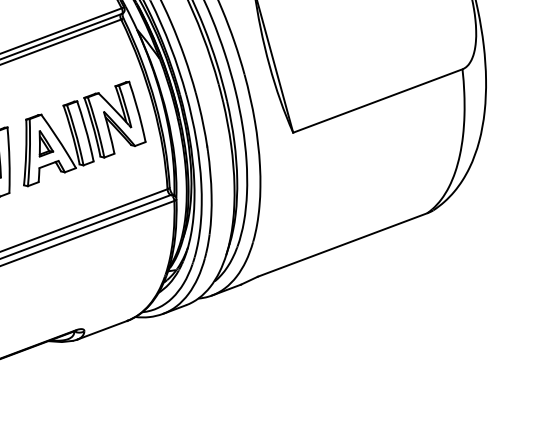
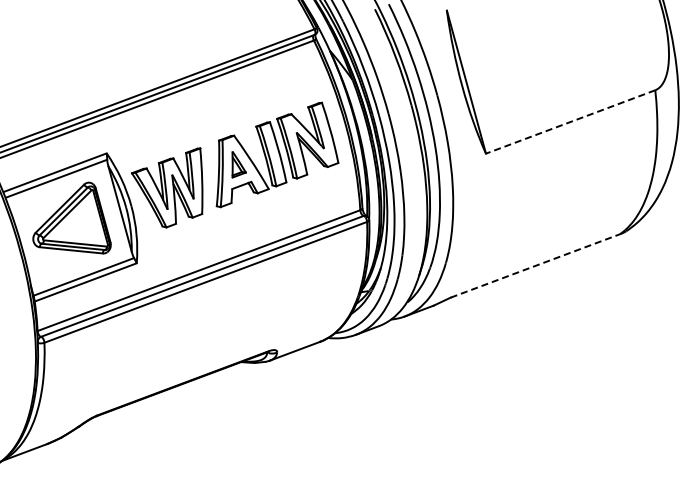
line: (377, 101) -> (570, 122), solid -> dashed
line: (342, 244) -> (535, 265), solid -> dashed

